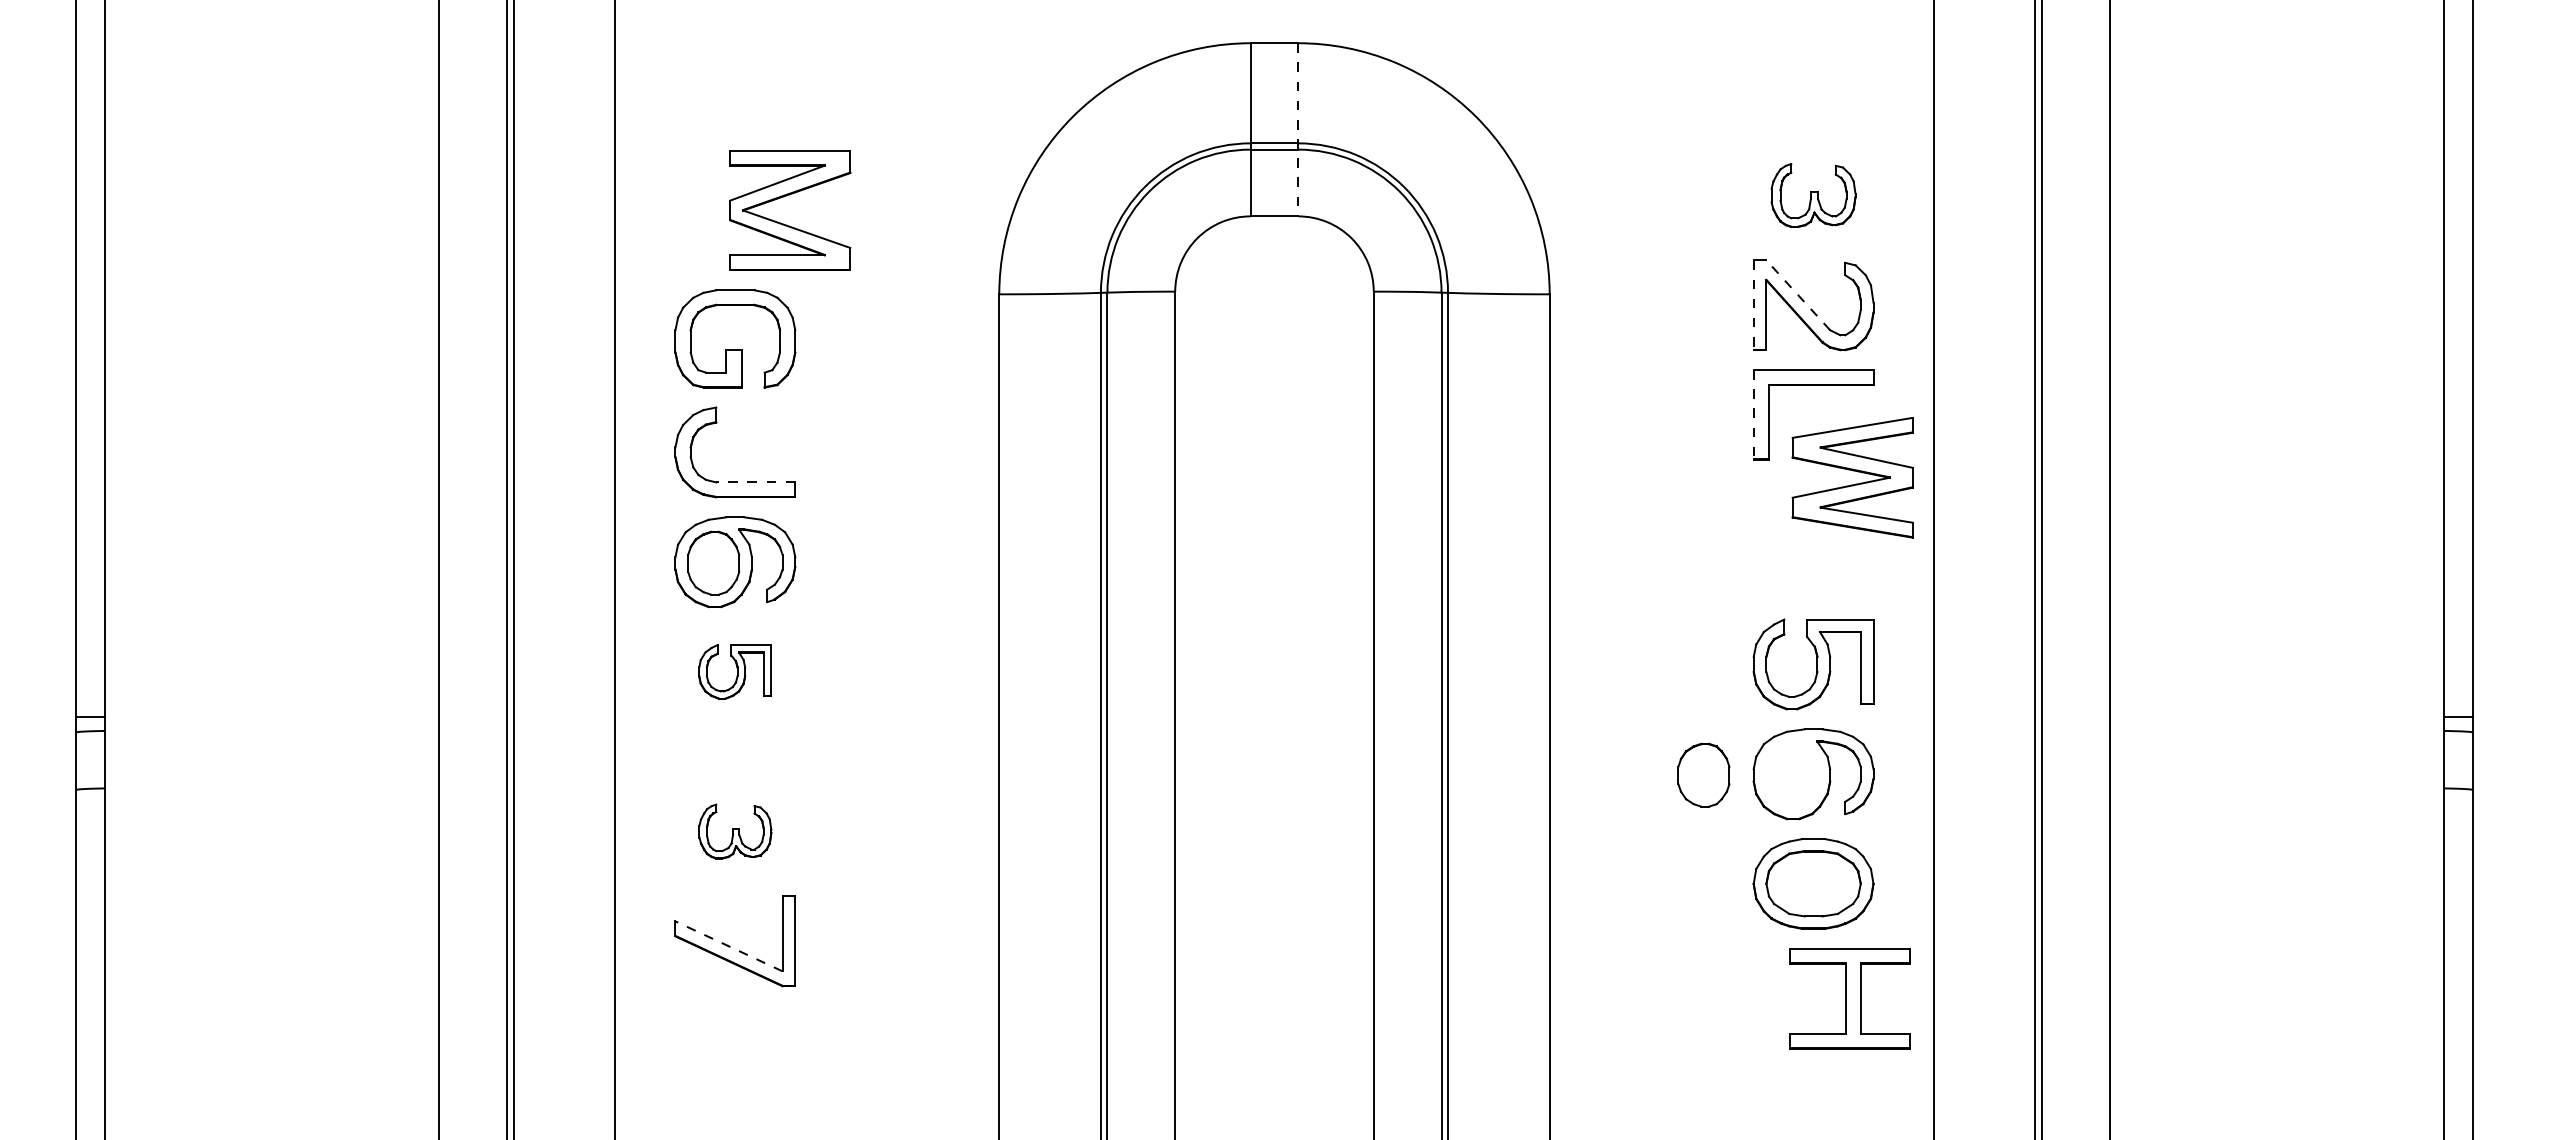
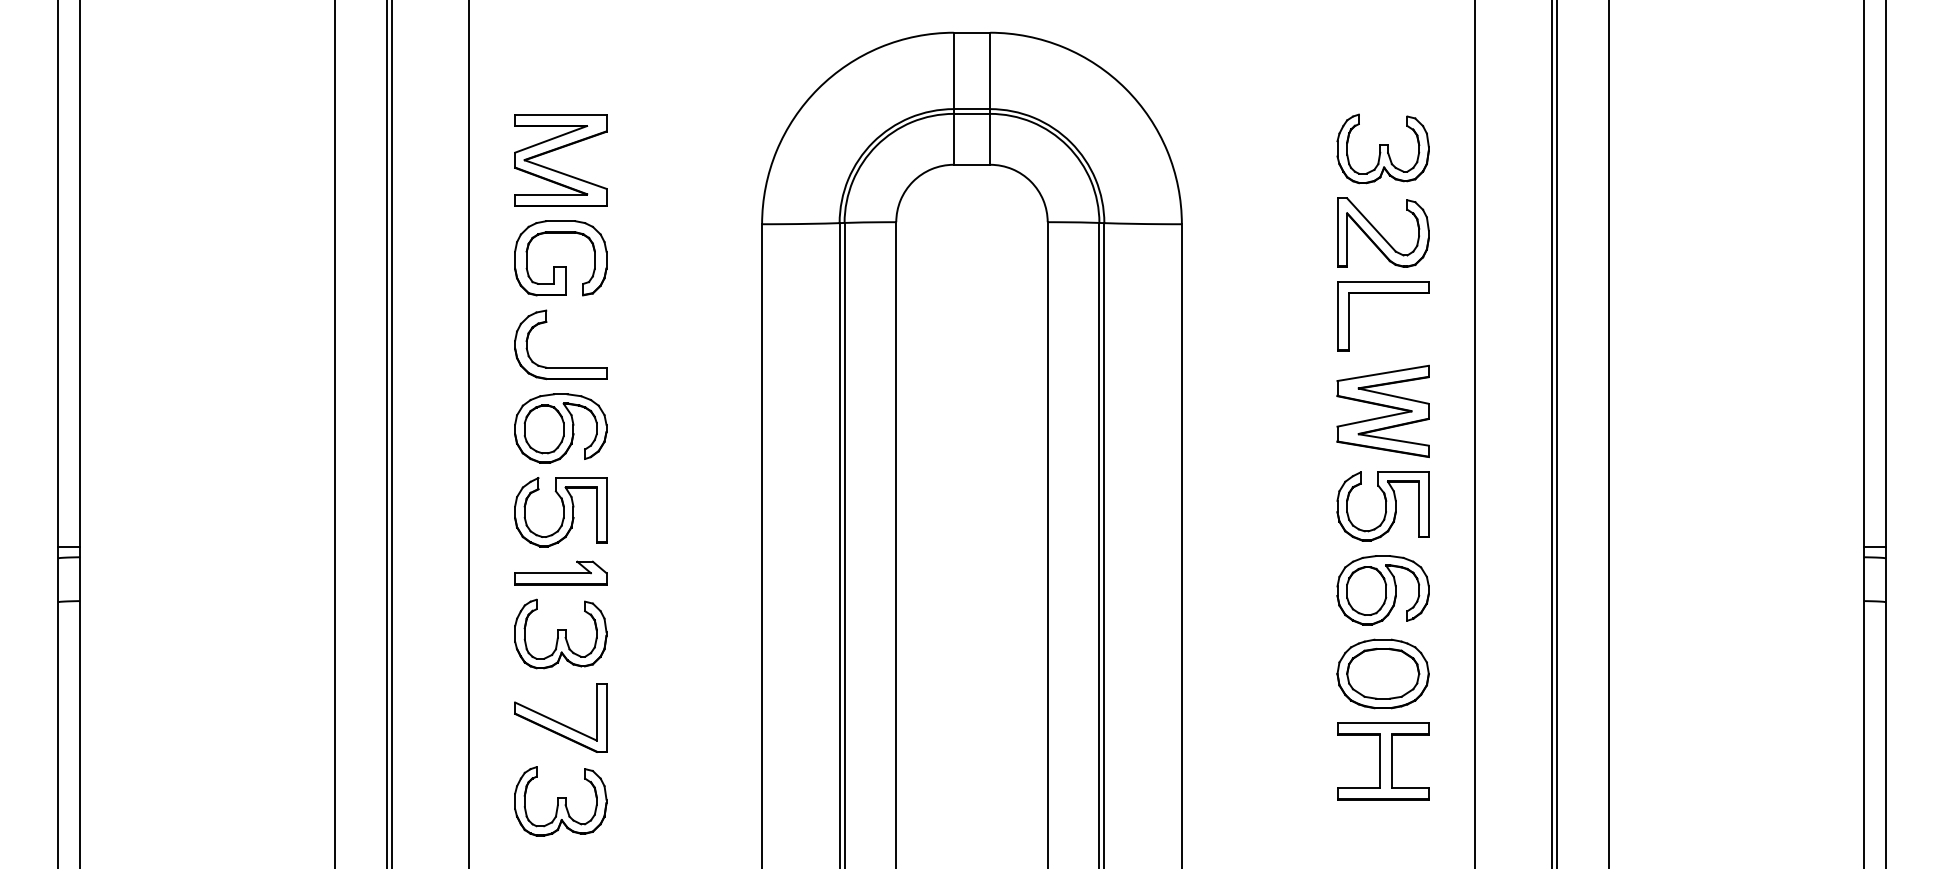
line: (1298, 129) -> (990, 98), dashed -> solid
part: (1813, 195) -> (1383, 148), size x1.43
part: (786, 196) -> (557, 149), moved
line: (1797, 294) -> (1370, 224), dashed -> solid
line: (1753, 305) -> (1337, 232), dashed -> solid
line: (1753, 415) -> (1337, 316), dashed -> solid
part: (1853, 471) -> (1383, 406), moved
line: (755, 482) -> (576, 367), dashed -> solid
part: (734, 671) -> (560, 511), size x1.67
part: (735, 751) -> (560, 572), added
part: (1703, 774) -> (1366, 590), moved
part: (735, 831) -> (560, 633), size x1.67
line: (728, 946) -> (555, 721), dashed -> solid
part: (1849, 998) -> (1383, 761), moved
part: (735, 1050) -> (560, 800), added

